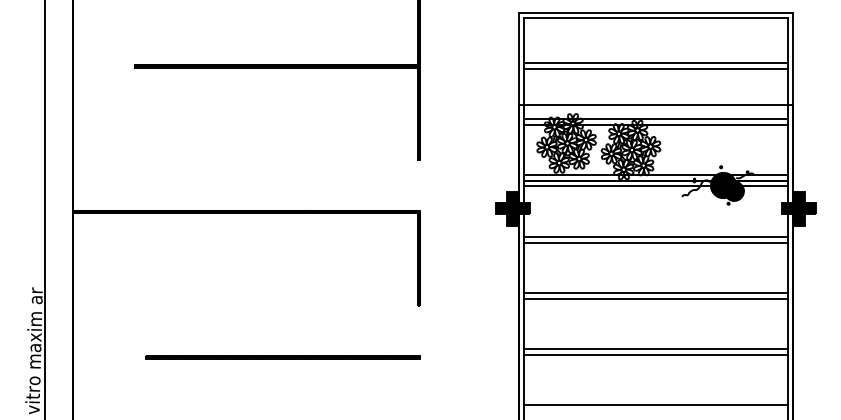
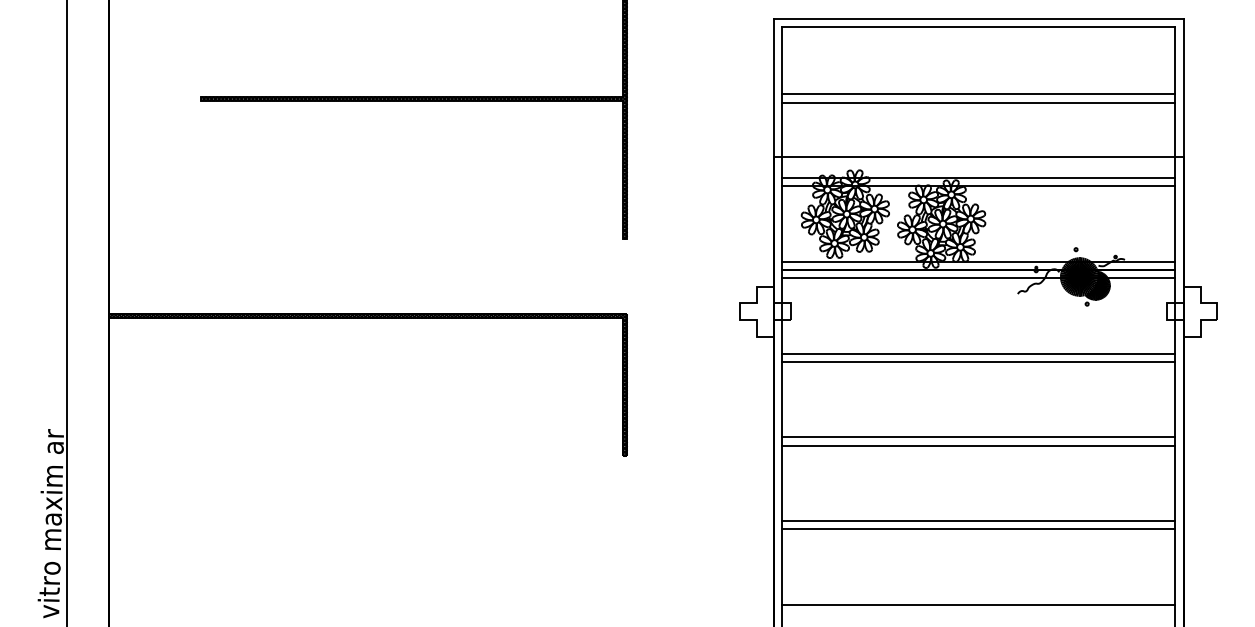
fill: (512, 208) -> (764, 311), removed
fill: (798, 208) -> (1191, 311), removed
line: (282, 357) -> (421, 533), removed

